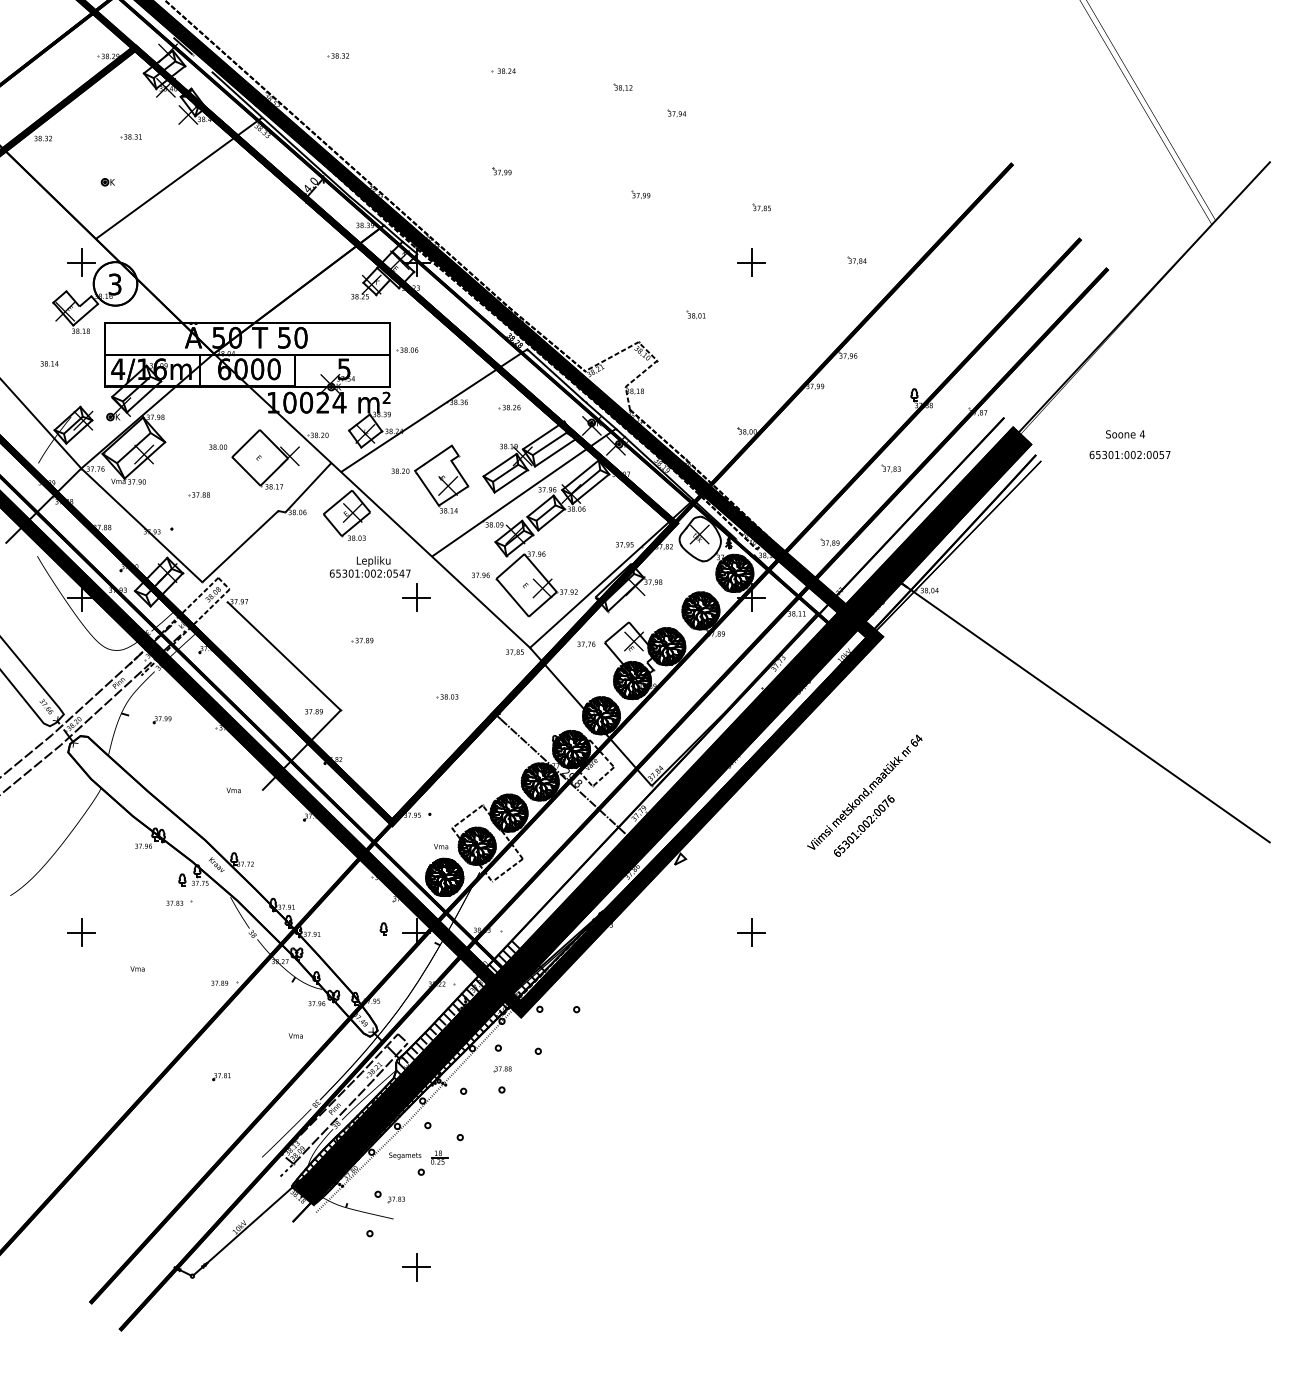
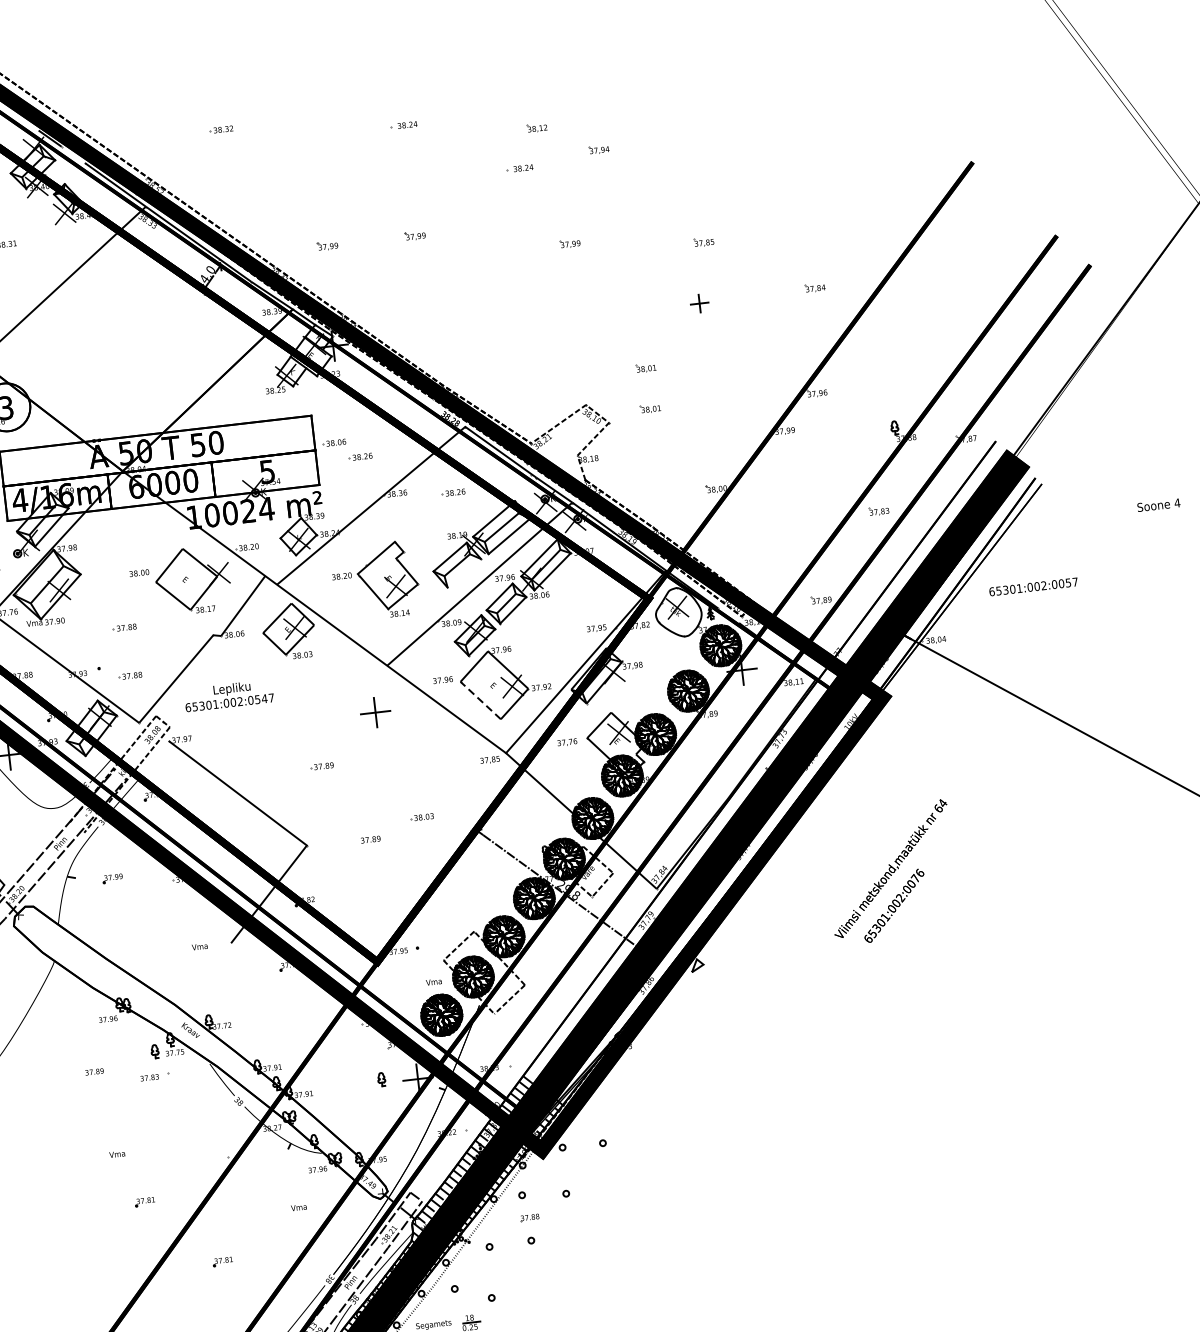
part: (603, 121) -> (519, 167), added
part: (421, 171) -> (326, 245), added
part: (751, 262) -> (699, 303), size x0.6
part: (695, 351) -> (649, 407), added
part: (429, 365) -> (360, 456), added
text: (1125, 434) -> (1158, 505), moved
text: (1129, 454) -> (1032, 586), moved
line: (510, 481) -> (463, 573), removed
part: (198, 538) -> (129, 675), added
text: (369, 566) -> (228, 695), moved
line: (512, 597) -> (480, 700), solid -> dashed
text: (313, 711) -> (370, 839), moved
part: (81, 932) -> (51, 1121), removed
part: (751, 932) -> (784, 1036), removed
text: (219, 982) -> (94, 1071), moved
part: (157, 1015) -> (144, 1202), added

